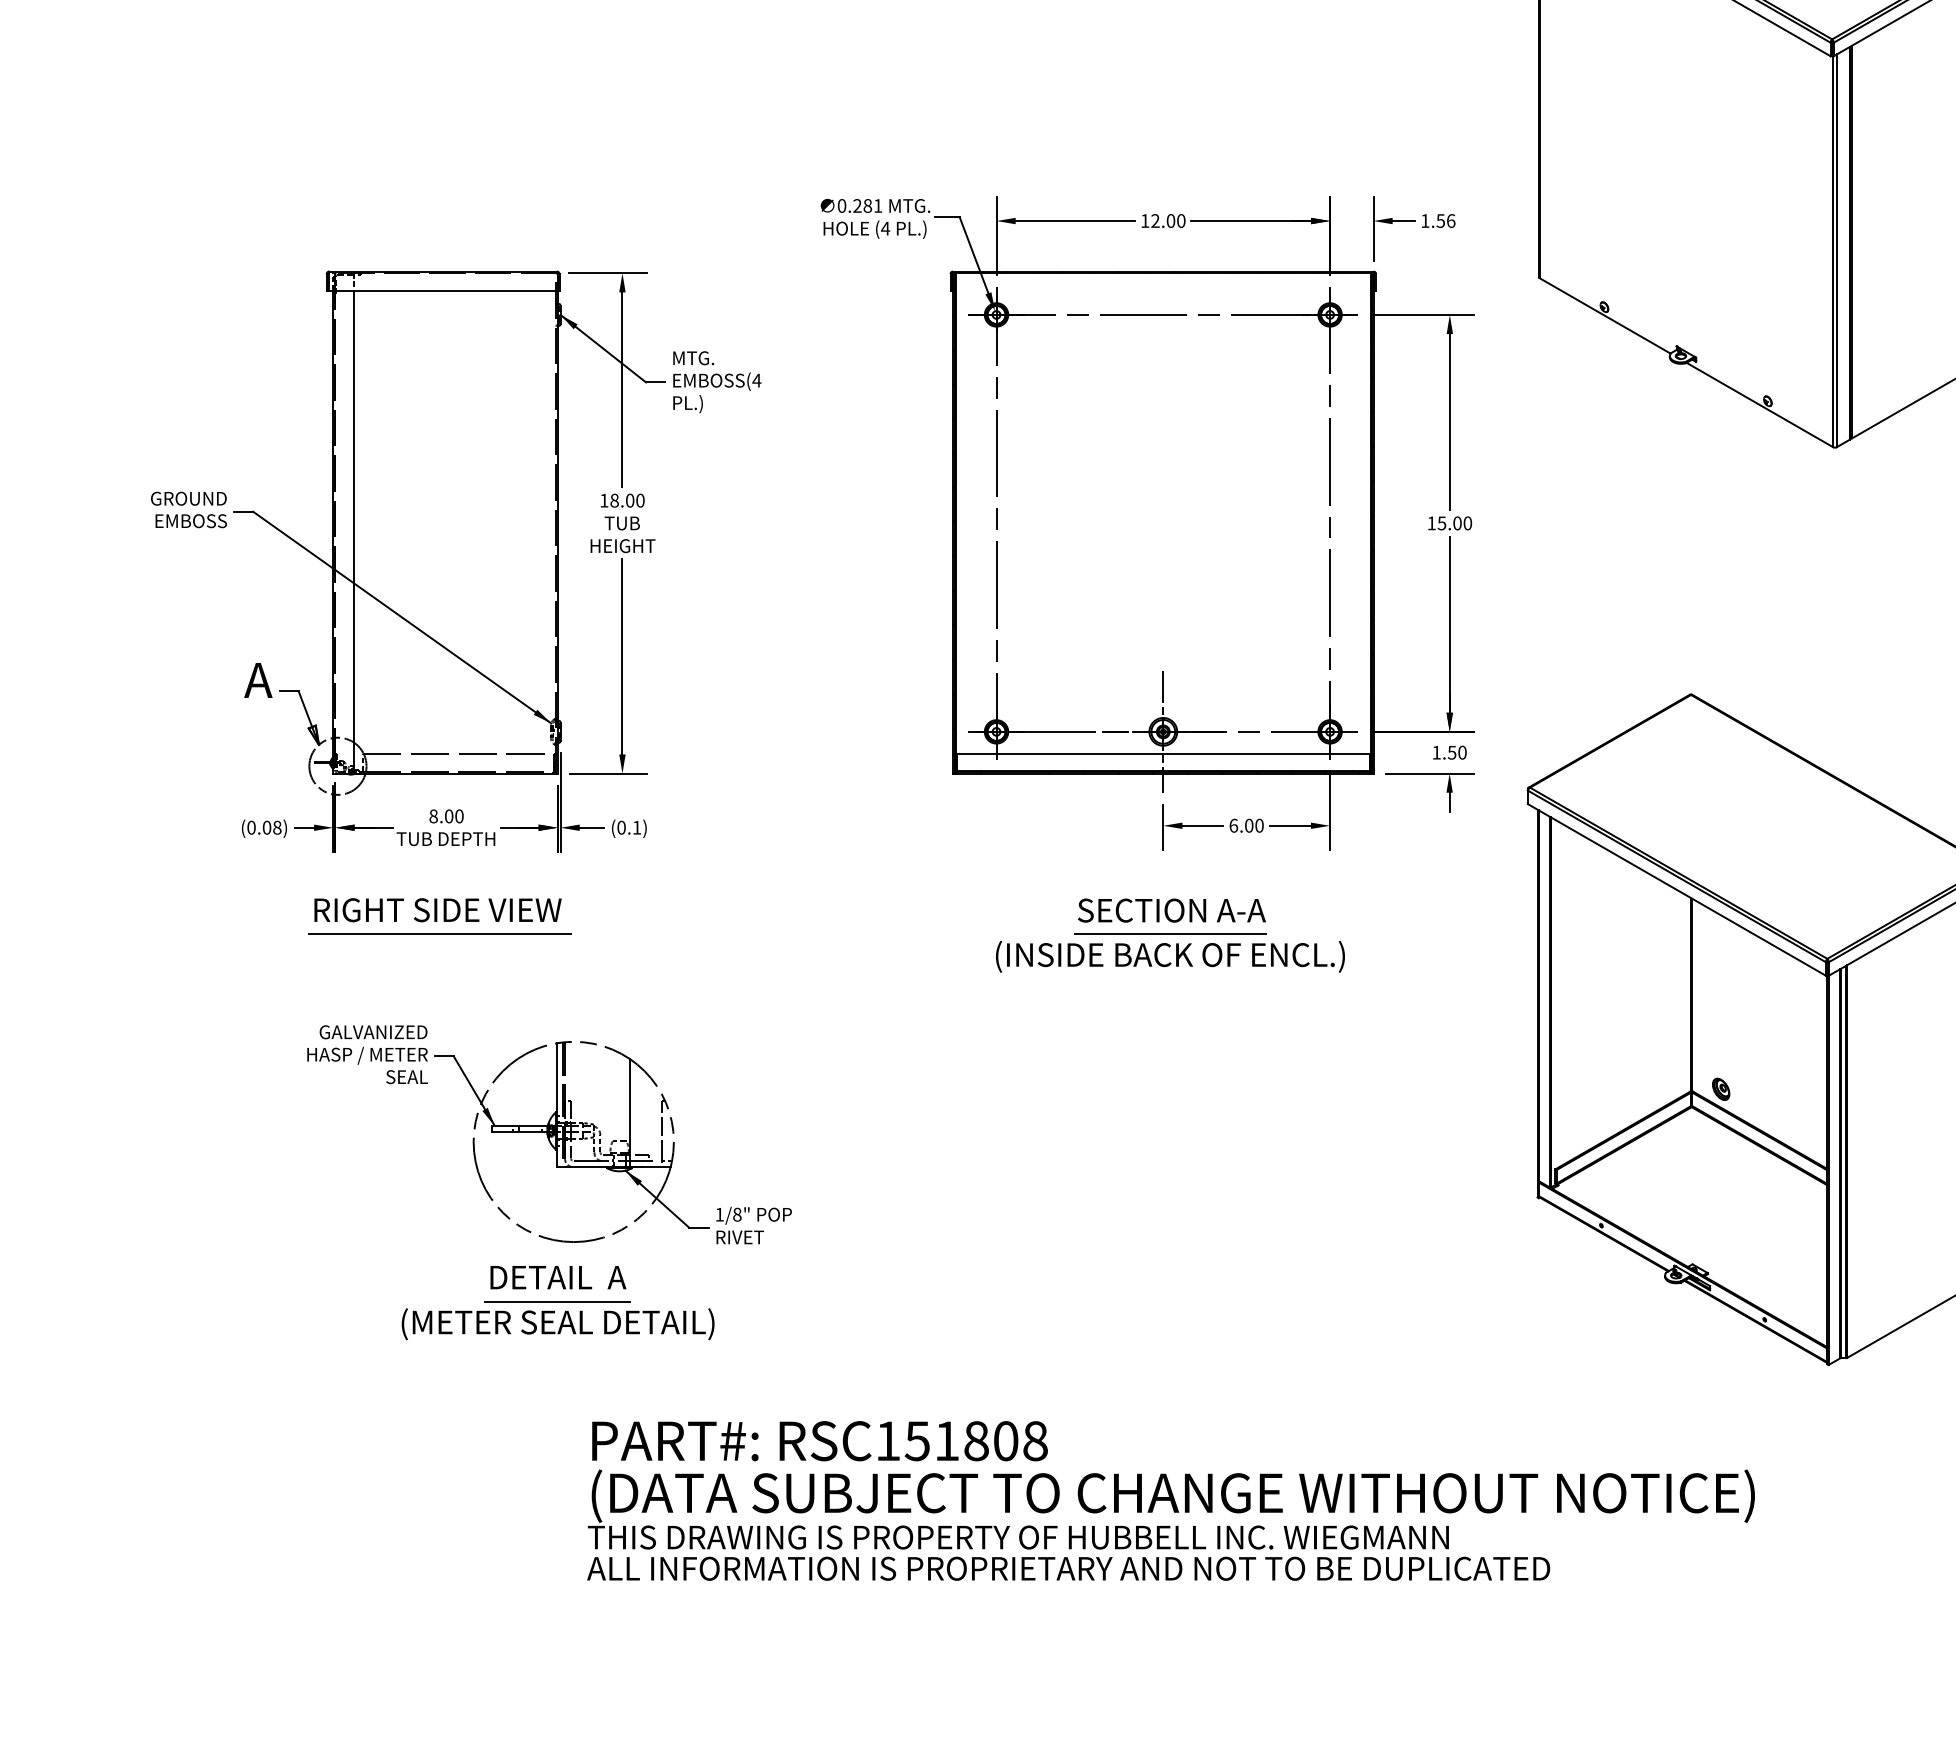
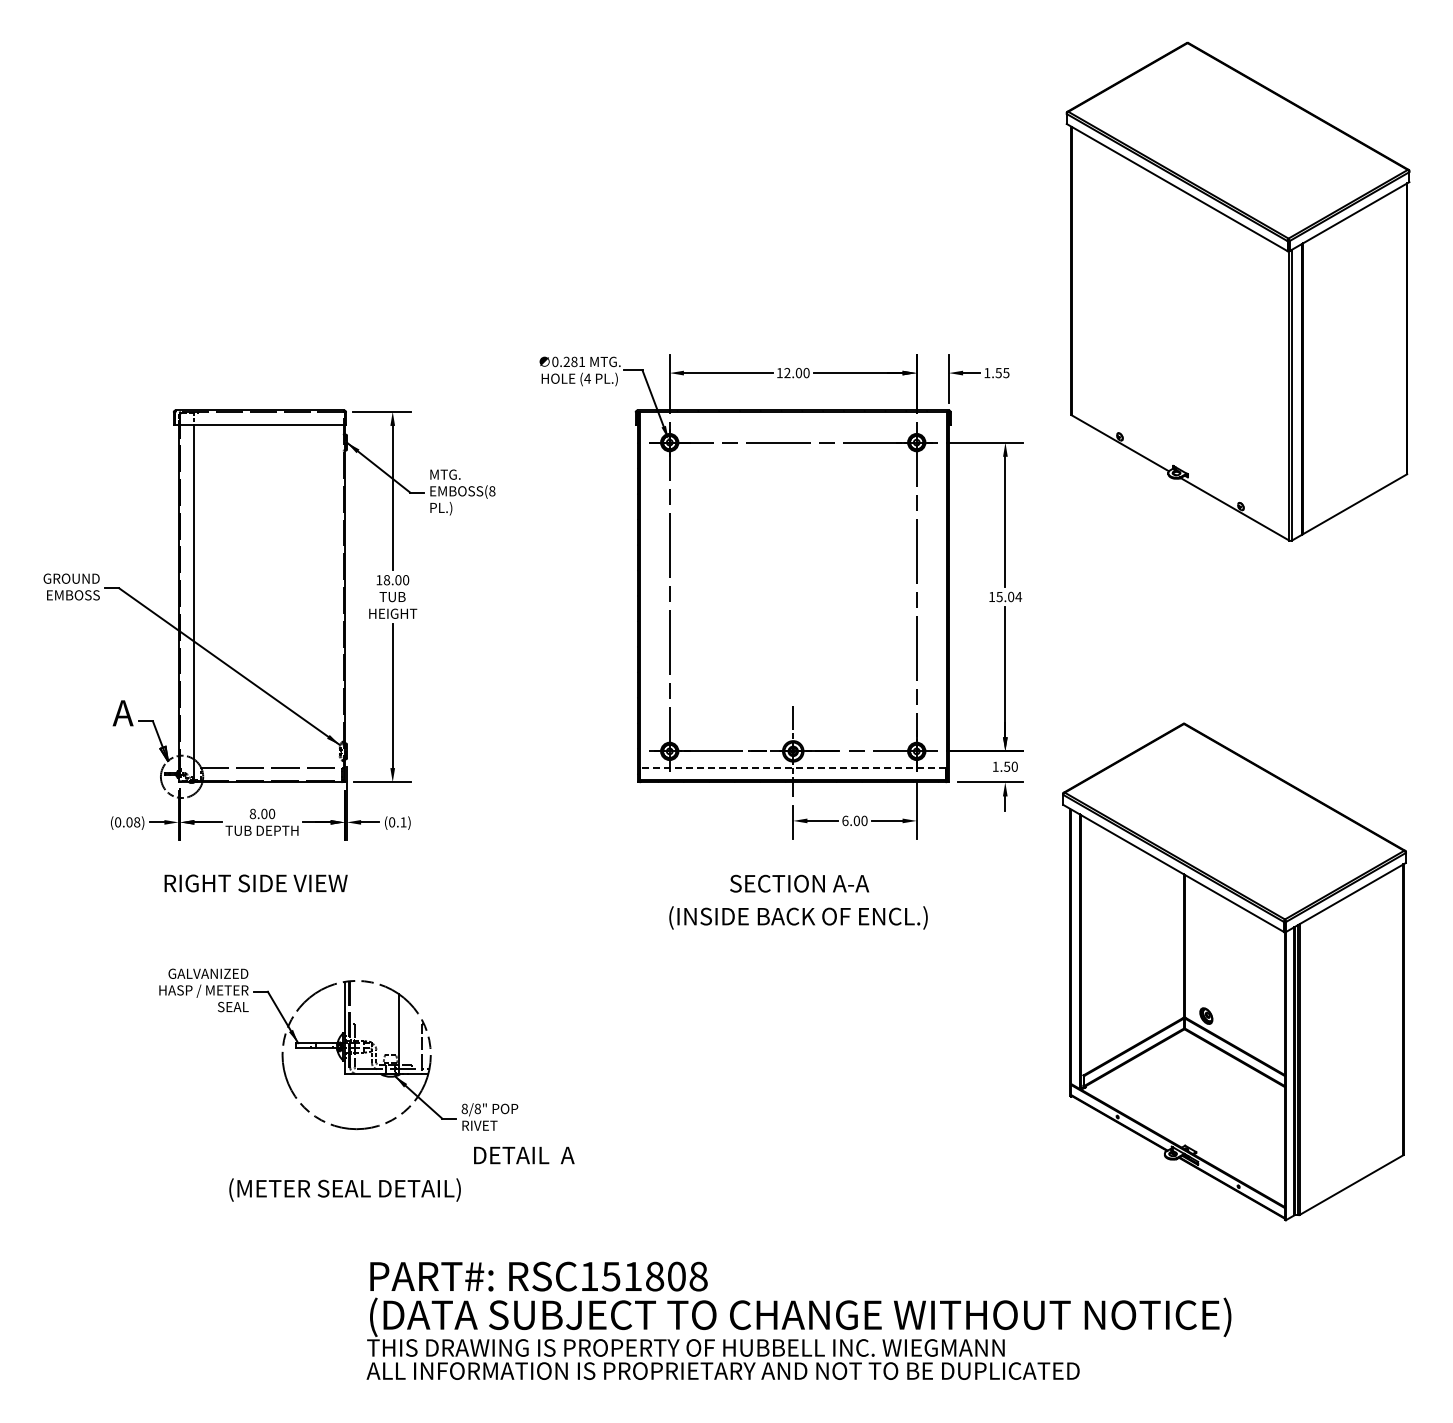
text: (1451, 220) -> (1006, 372), 1.56 -> 1.55
text: (755, 380) -> (491, 491), (4 -> (8
text: (1467, 522) -> (1018, 596), 15.00 -> 15.04
line: (1163, 754) -> (793, 768), solid -> dashed
line: (439, 934) -> (257, 901), removed
line: (1170, 934) -> (798, 901), removed
text: (719, 1214) -> (464, 1108), 1/8" -> 8/8"
text: (558, 1277) -> (524, 1155), moved
line: (557, 1301) -> (344, 1173), removed

